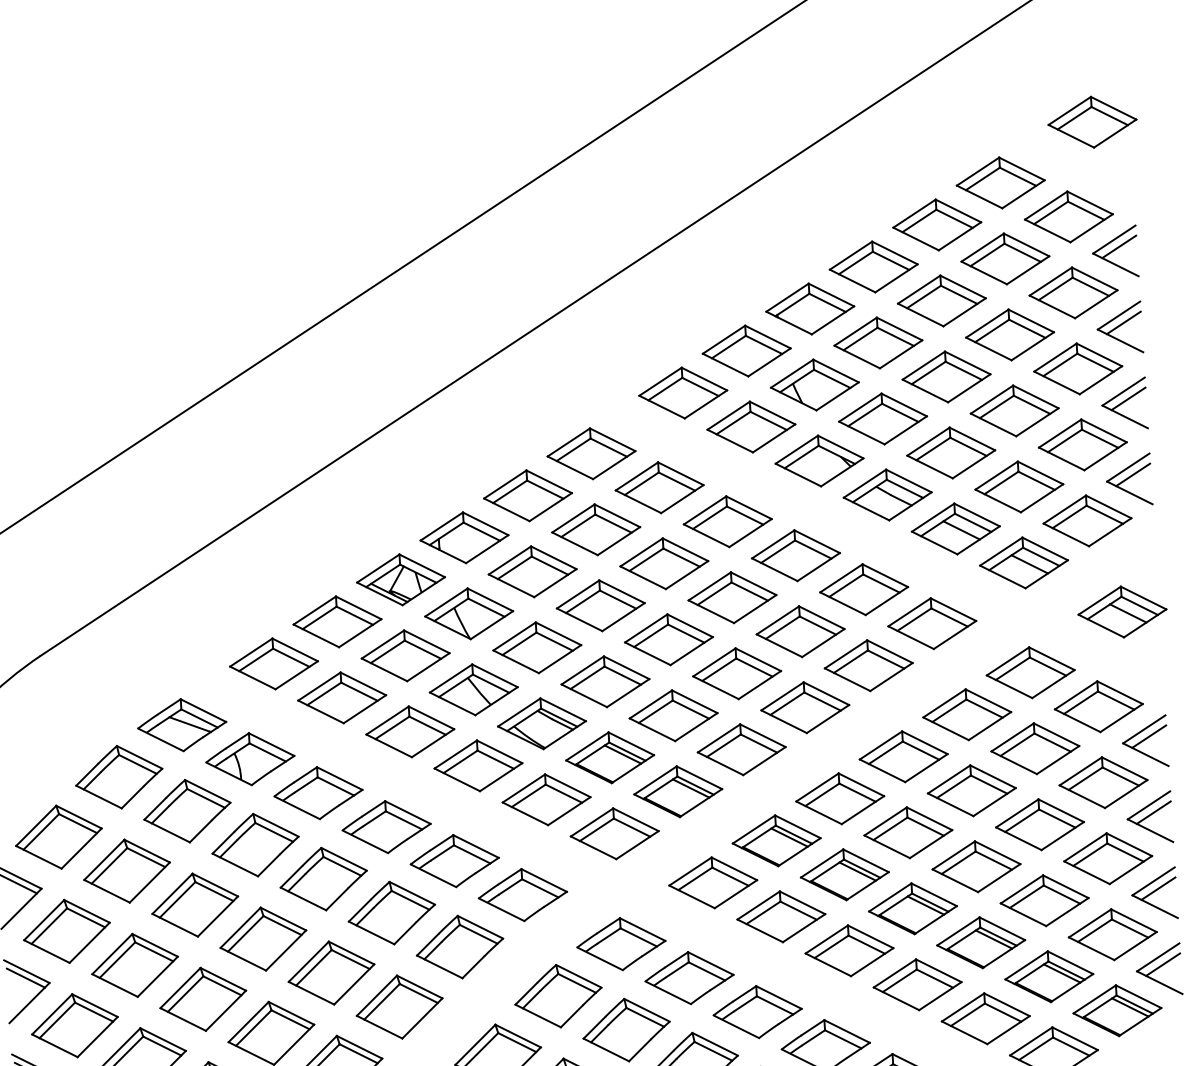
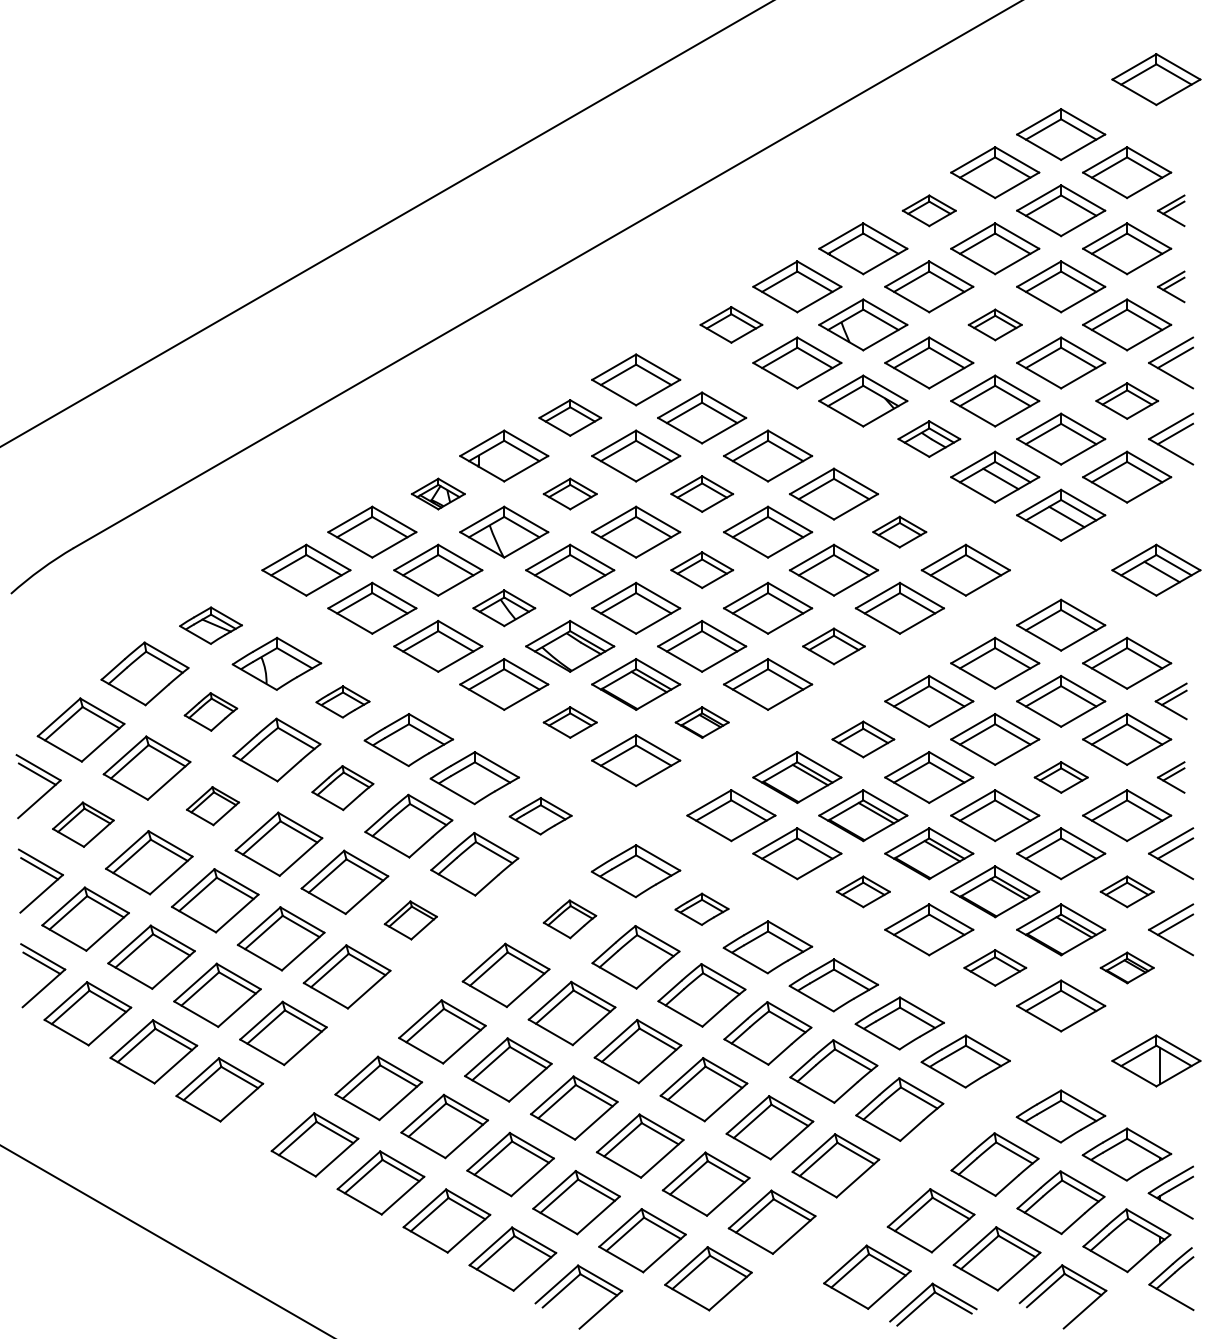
part: (1115, 252) -> (1171, 210), size x0.6
part: (874, 266) -> (929, 210), size x0.6
part: (1120, 327) -> (1171, 286), size x0.6
part: (946, 376) -> (995, 324), size x0.6
part: (683, 392) -> (731, 324), size x0.7
part: (1083, 444) -> (1127, 400), size x0.7
part: (887, 494) -> (929, 438), size x0.7
part: (528, 495) -> (570, 417), size x0.7
part: (664, 563) -> (702, 493), size x0.7
part: (532, 571) -> (570, 493), size x0.6
part: (401, 579) -> (438, 493), size x0.6
part: (863, 589) -> (899, 531), size x0.6
part: (669, 638) -> (702, 569), size x0.7
part: (474, 689) -> (504, 607), size x0.7
part: (804, 707) -> (833, 646), size x0.7
part: (181, 724) -> (210, 625), size x0.7
part: (1145, 742) -> (1171, 701), size x0.7
part: (678, 791) -> (702, 722), size x0.6
part: (318, 792) -> (342, 701), size x0.6
part: (840, 798) -> (863, 739), size x0.7
part: (546, 799) -> (570, 722), size x0.6
part: (186, 810) -> (210, 711), size x0.6
part: (1150, 817) -> (1171, 777), size x0.6
part: (1040, 824) -> (1061, 777), size x0.6
part: (323, 878) -> (342, 787), size x0.7
part: (522, 895) -> (540, 816), size x0.7
part: (194, 904) -> (212, 805), size x0.6
part: (67, 931) -> (83, 824), size x0.7
part: (1113, 934) -> (1127, 891), size x0.6
part: (849, 950) -> (863, 891), size x0.6
part: (689, 978) -> (701, 909), size x0.6
part: (557, 996) -> (569, 919), size x0.6
part: (399, 1007) -> (410, 920), size x0.6
part: (1117, 1010) -> (1127, 967), size x0.6
part: (986, 1018) -> (995, 967), size x0.7

